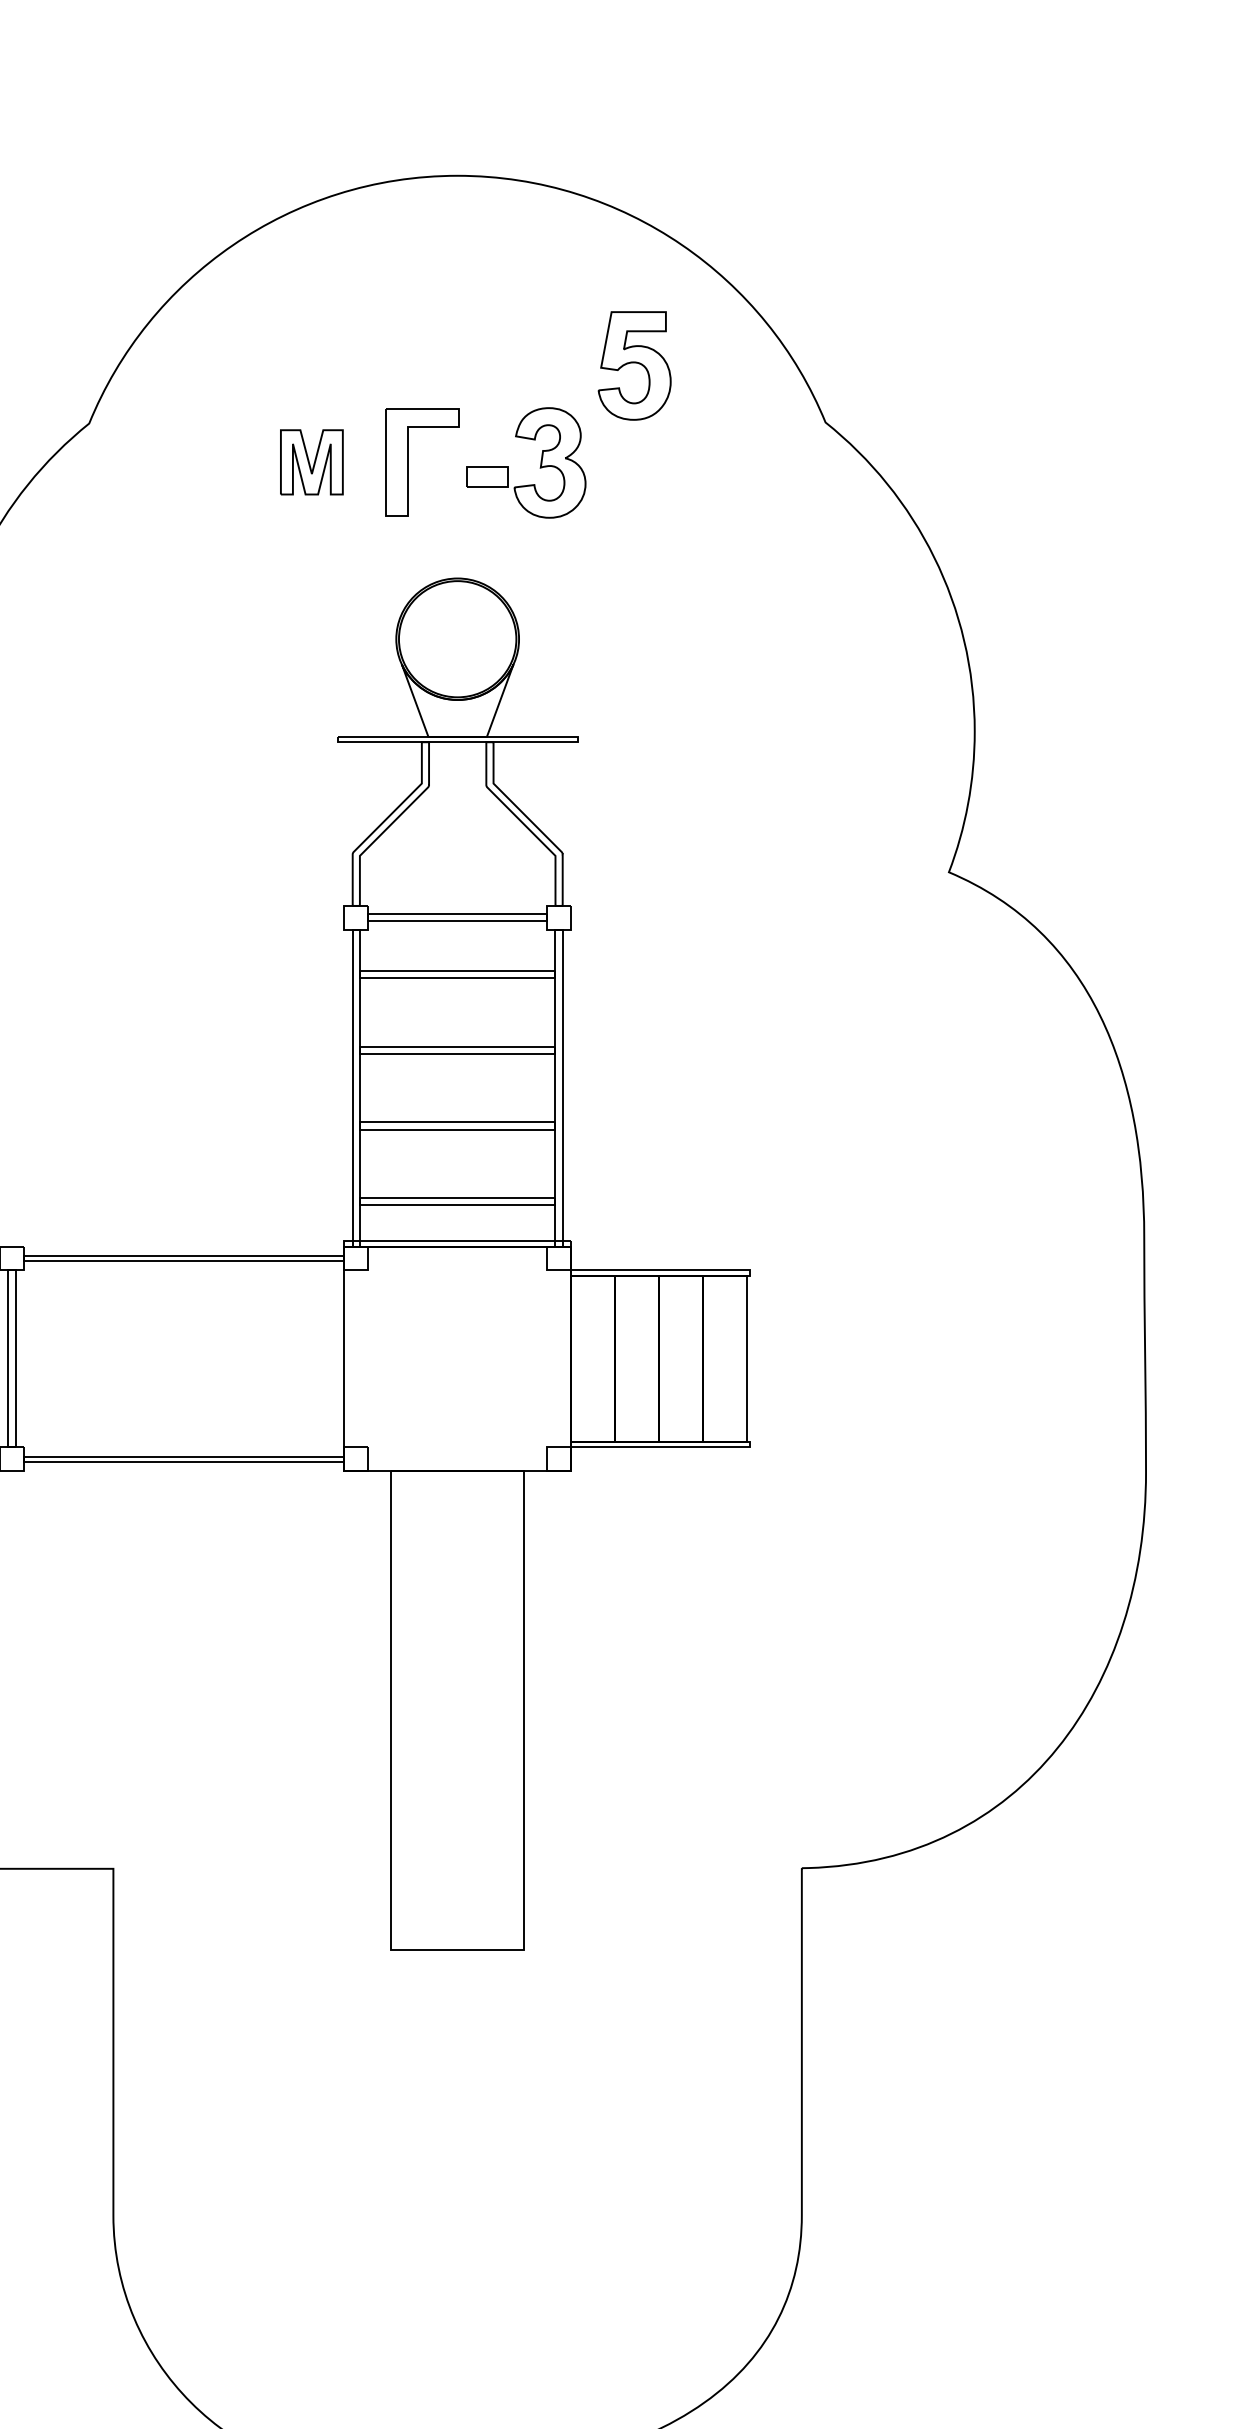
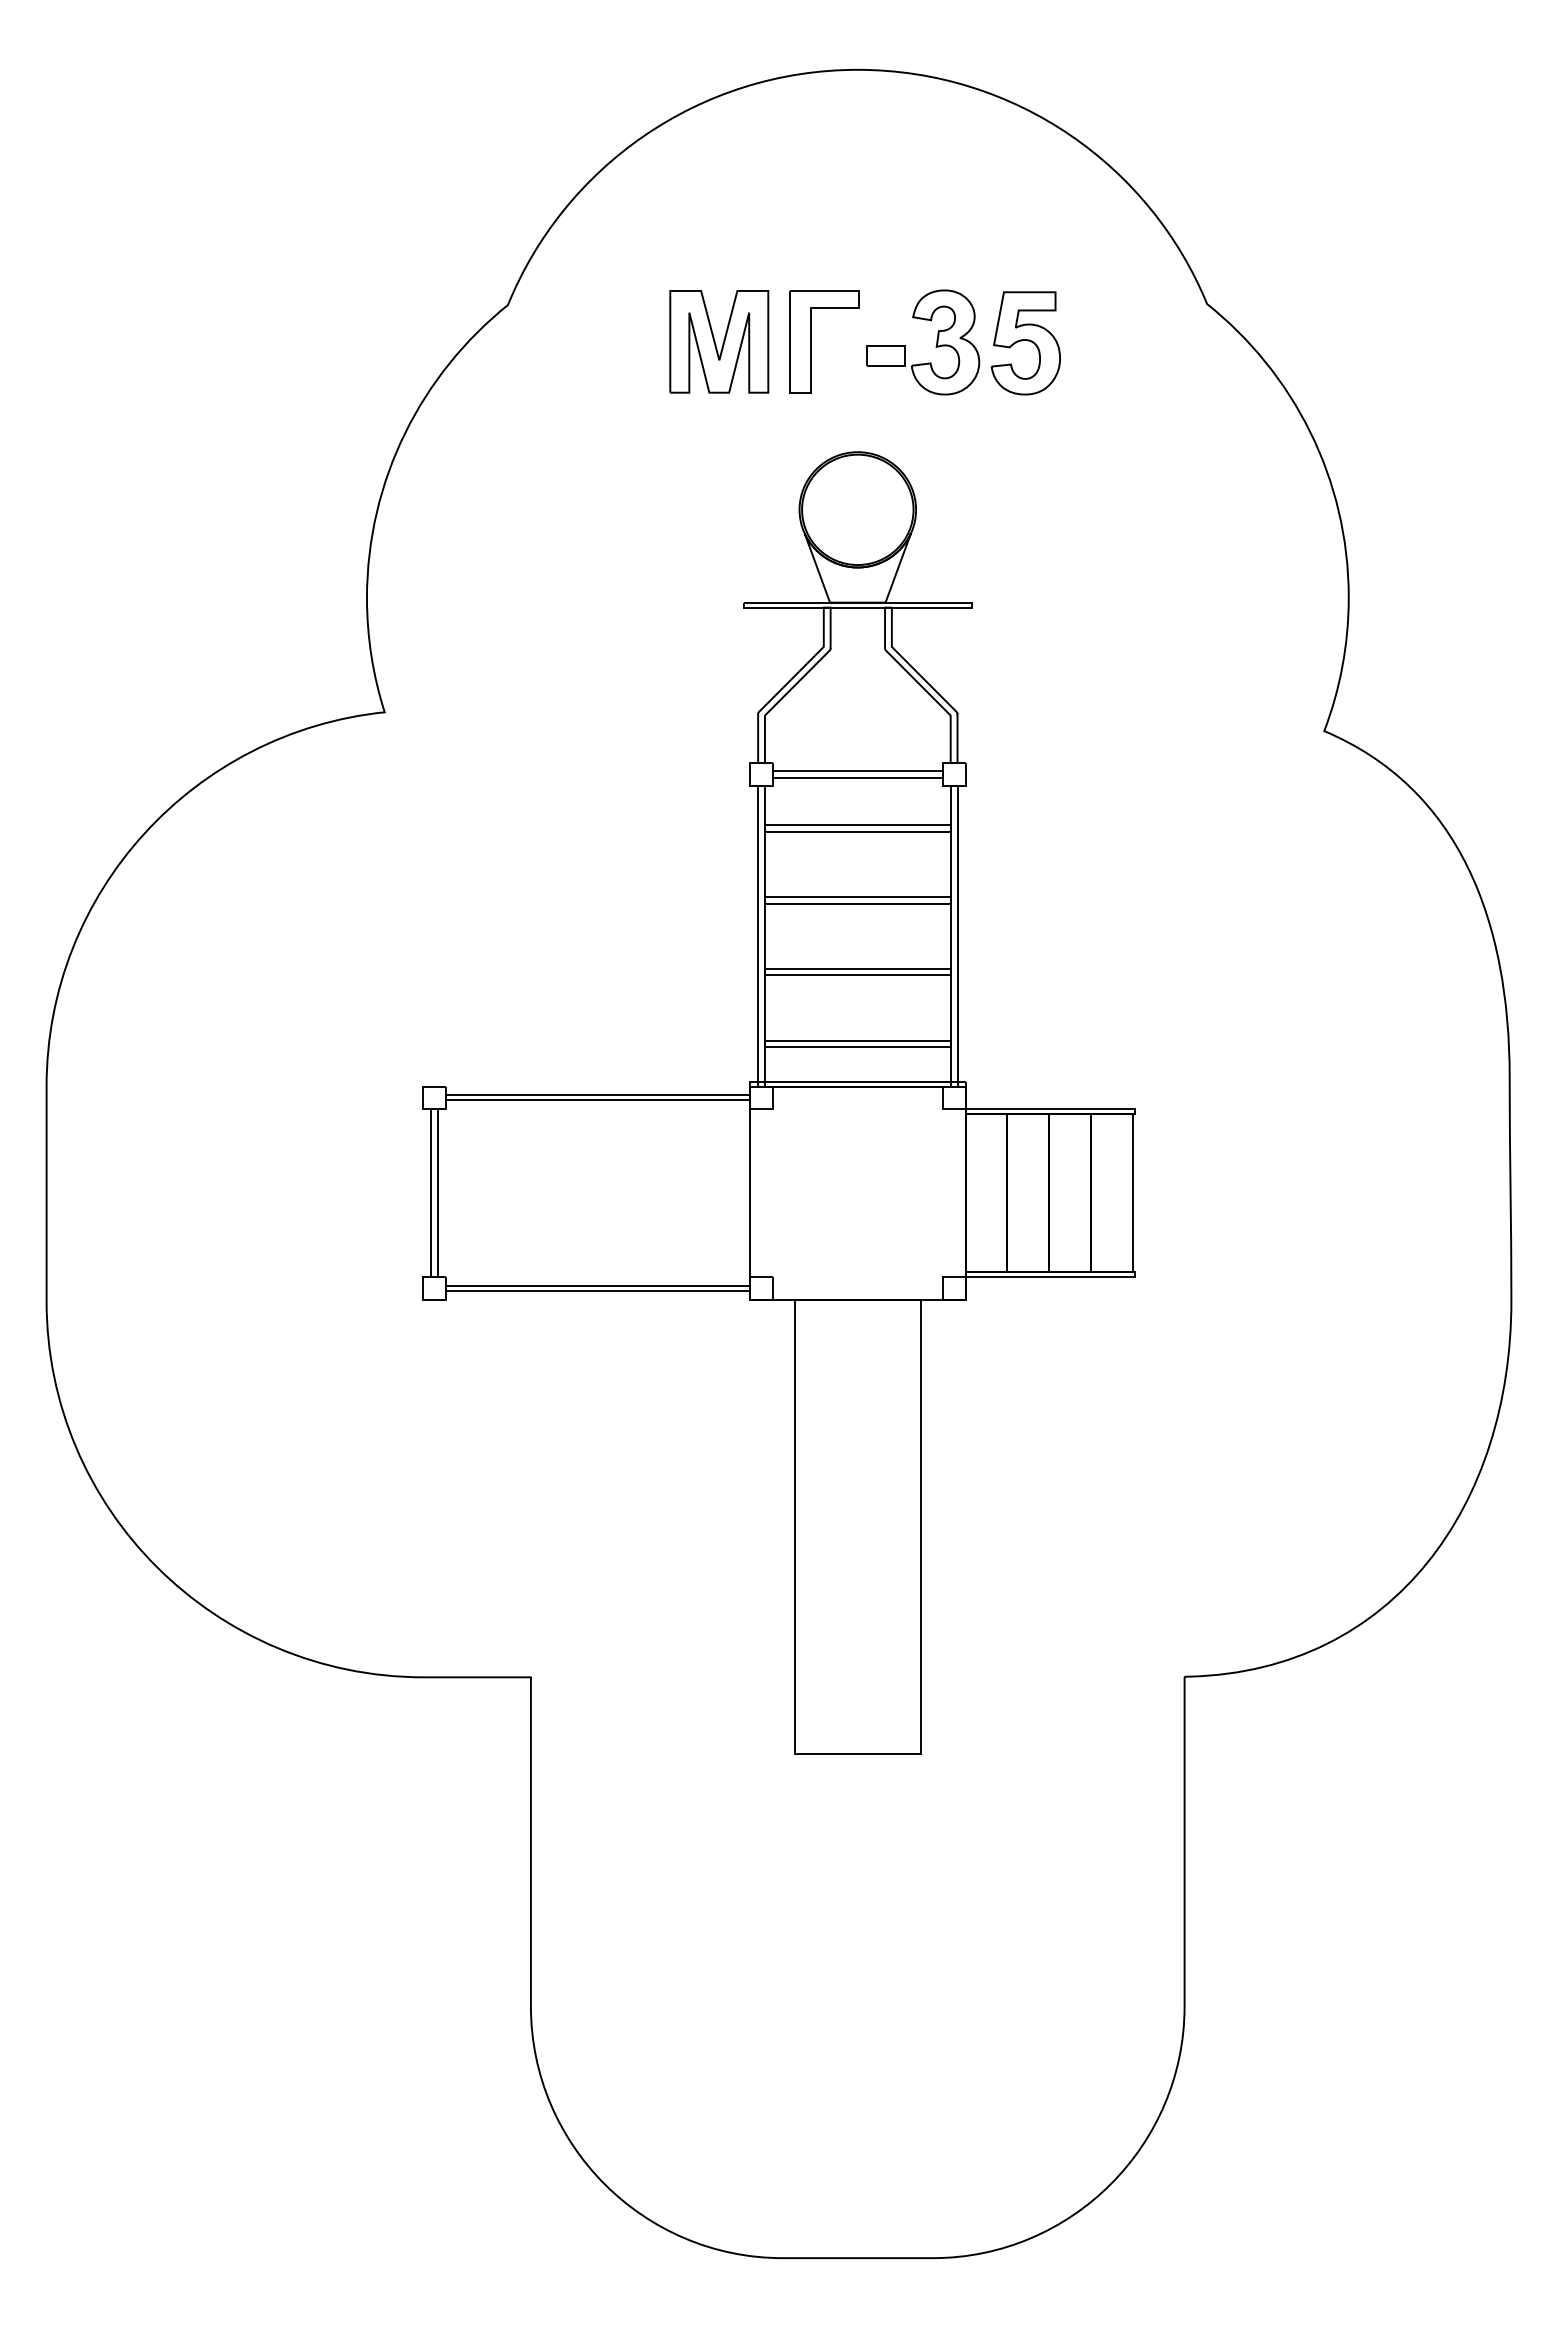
part: (634, 366) -> (1025, 343), moved
part: (312, 461) -> (719, 341), size x1.67

